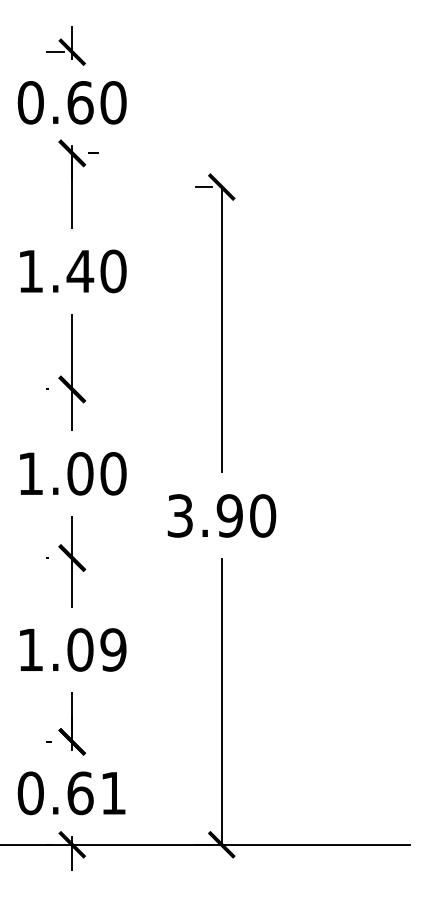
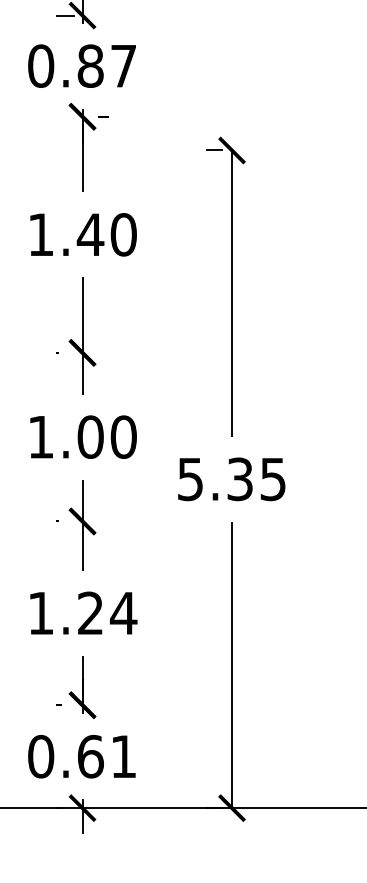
text: (96, 102) -> (106, 65), 0.60 -> 0.87
text: (222, 515) -> (232, 478), 3.90 -> 5.35
text: (97, 649) -> (107, 612), 1.09 -> 1.24

